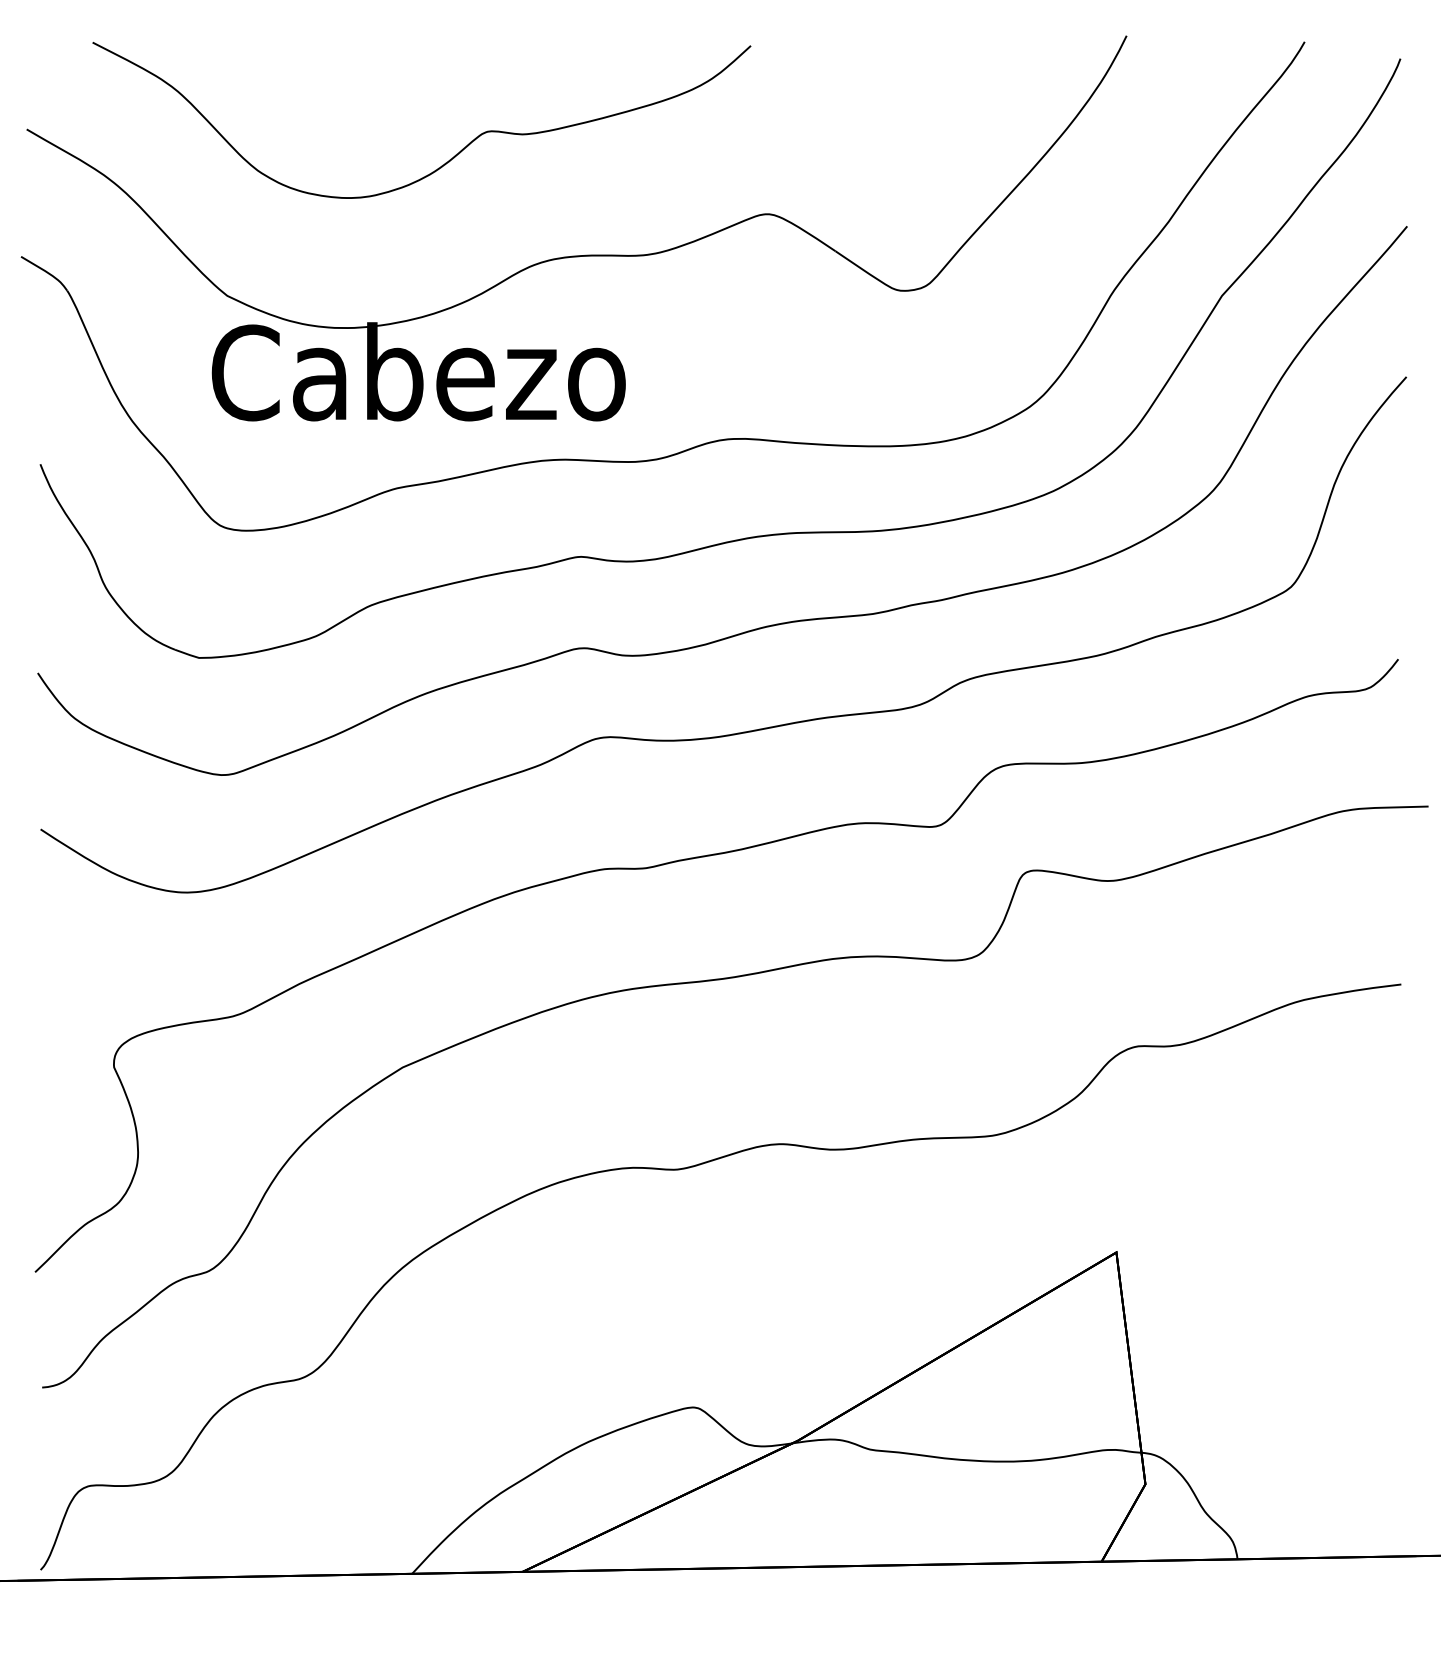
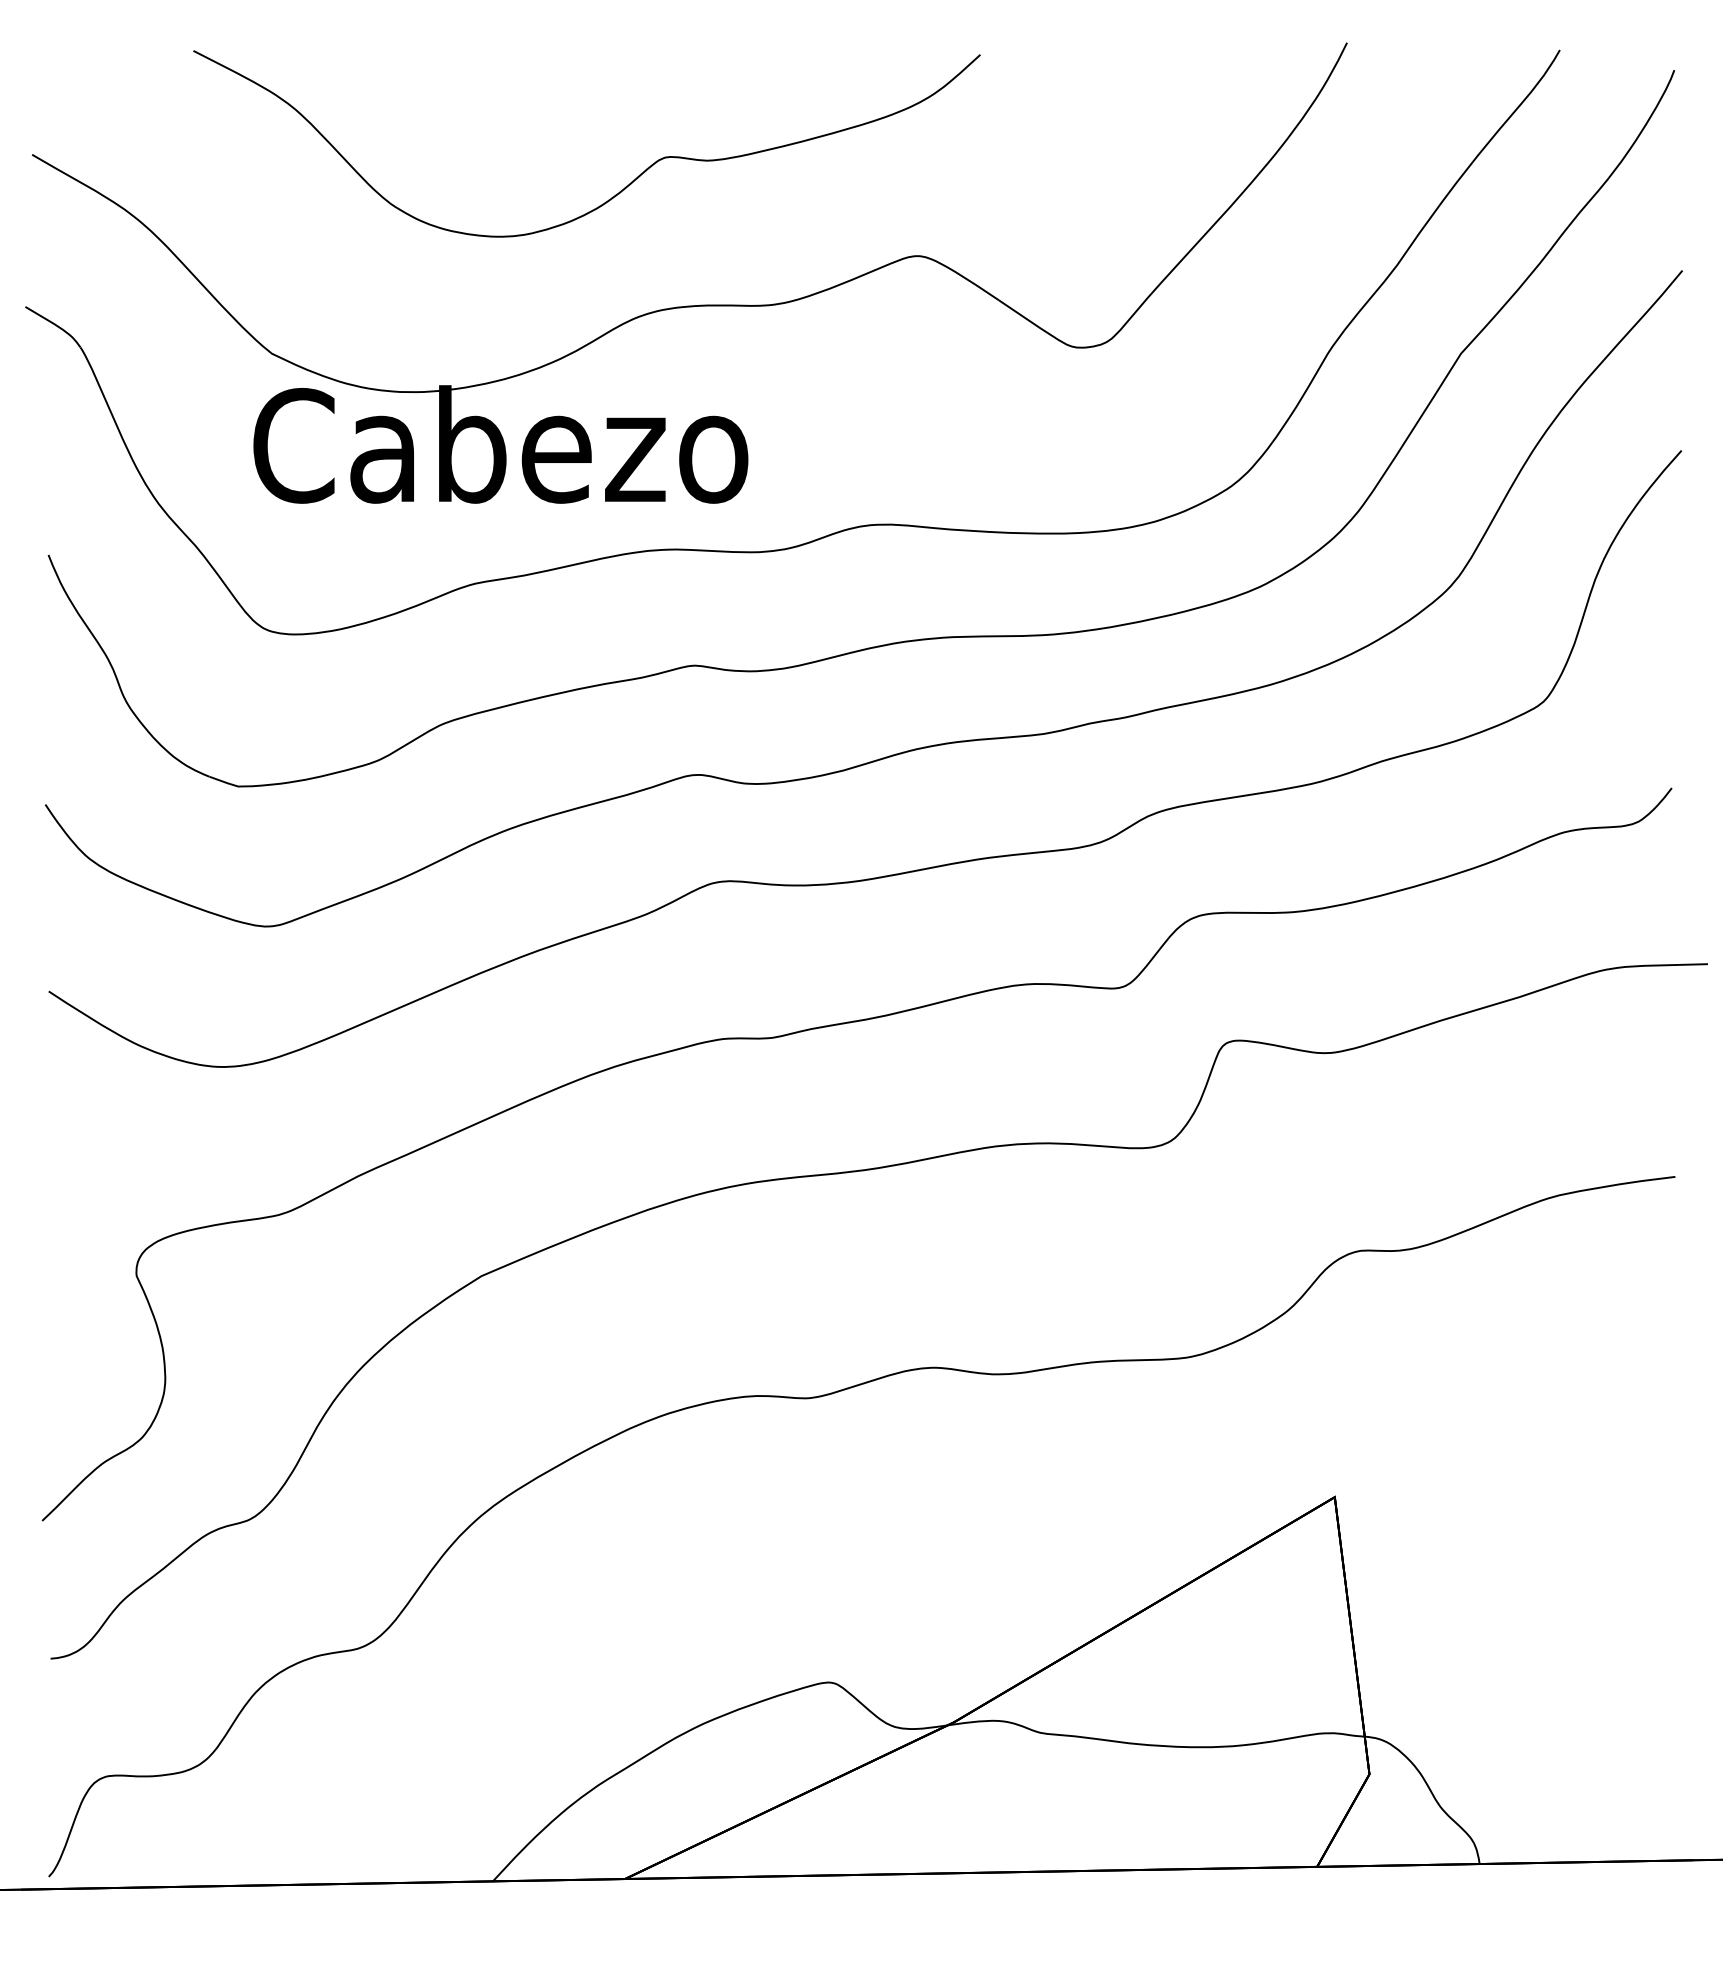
curve: (449, 159) -> (620, 190), moved

